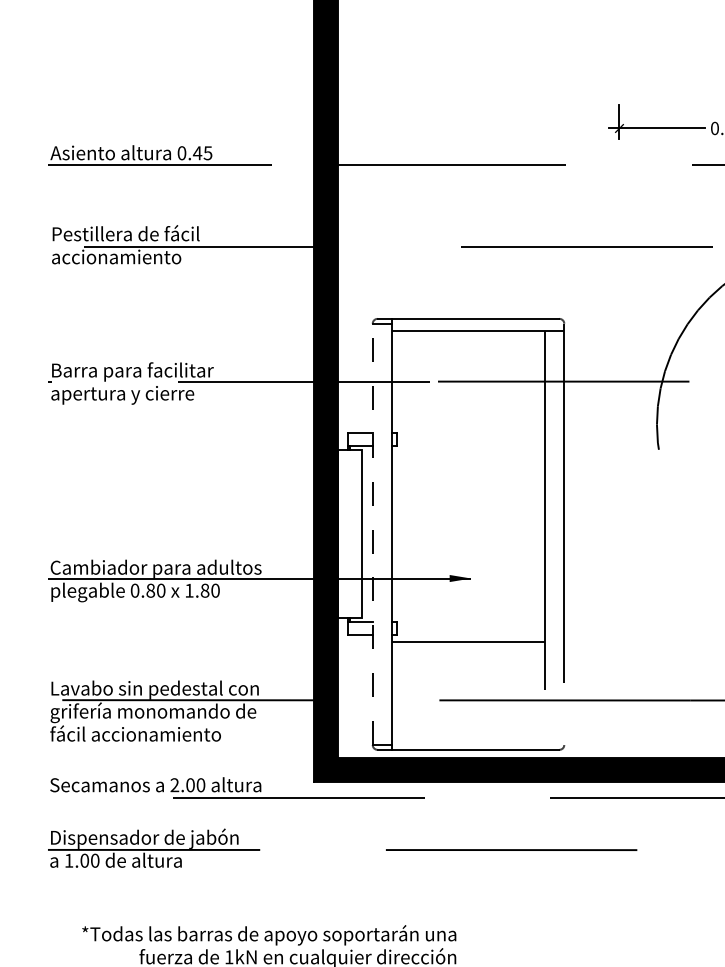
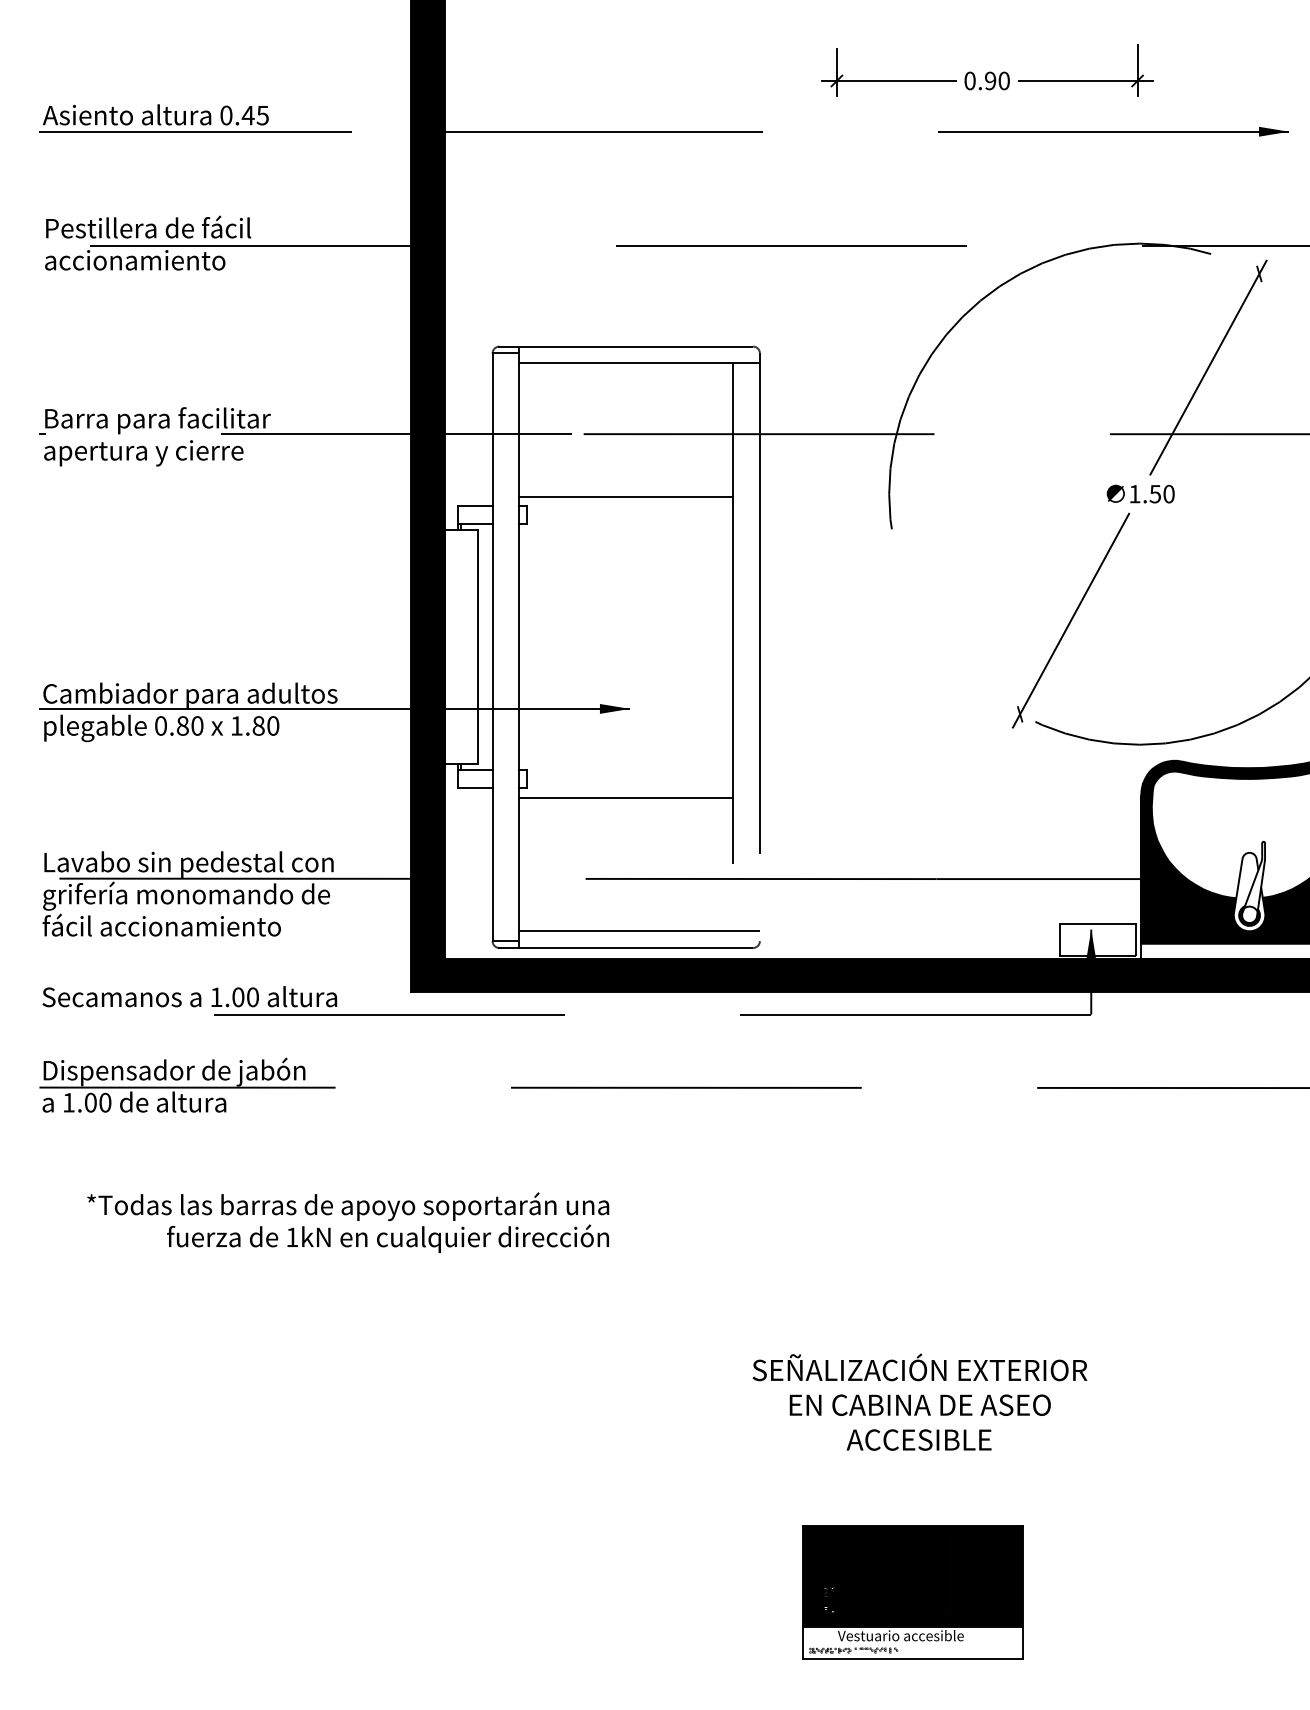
line: (468, 426) -> (626, 496), added
line: (372, 534) -> (492, 647), dashed -> solid
line: (478, 738) -> (639, 931), added
text: (174, 784) -> (216, 996), 2.00 -> 1.00

